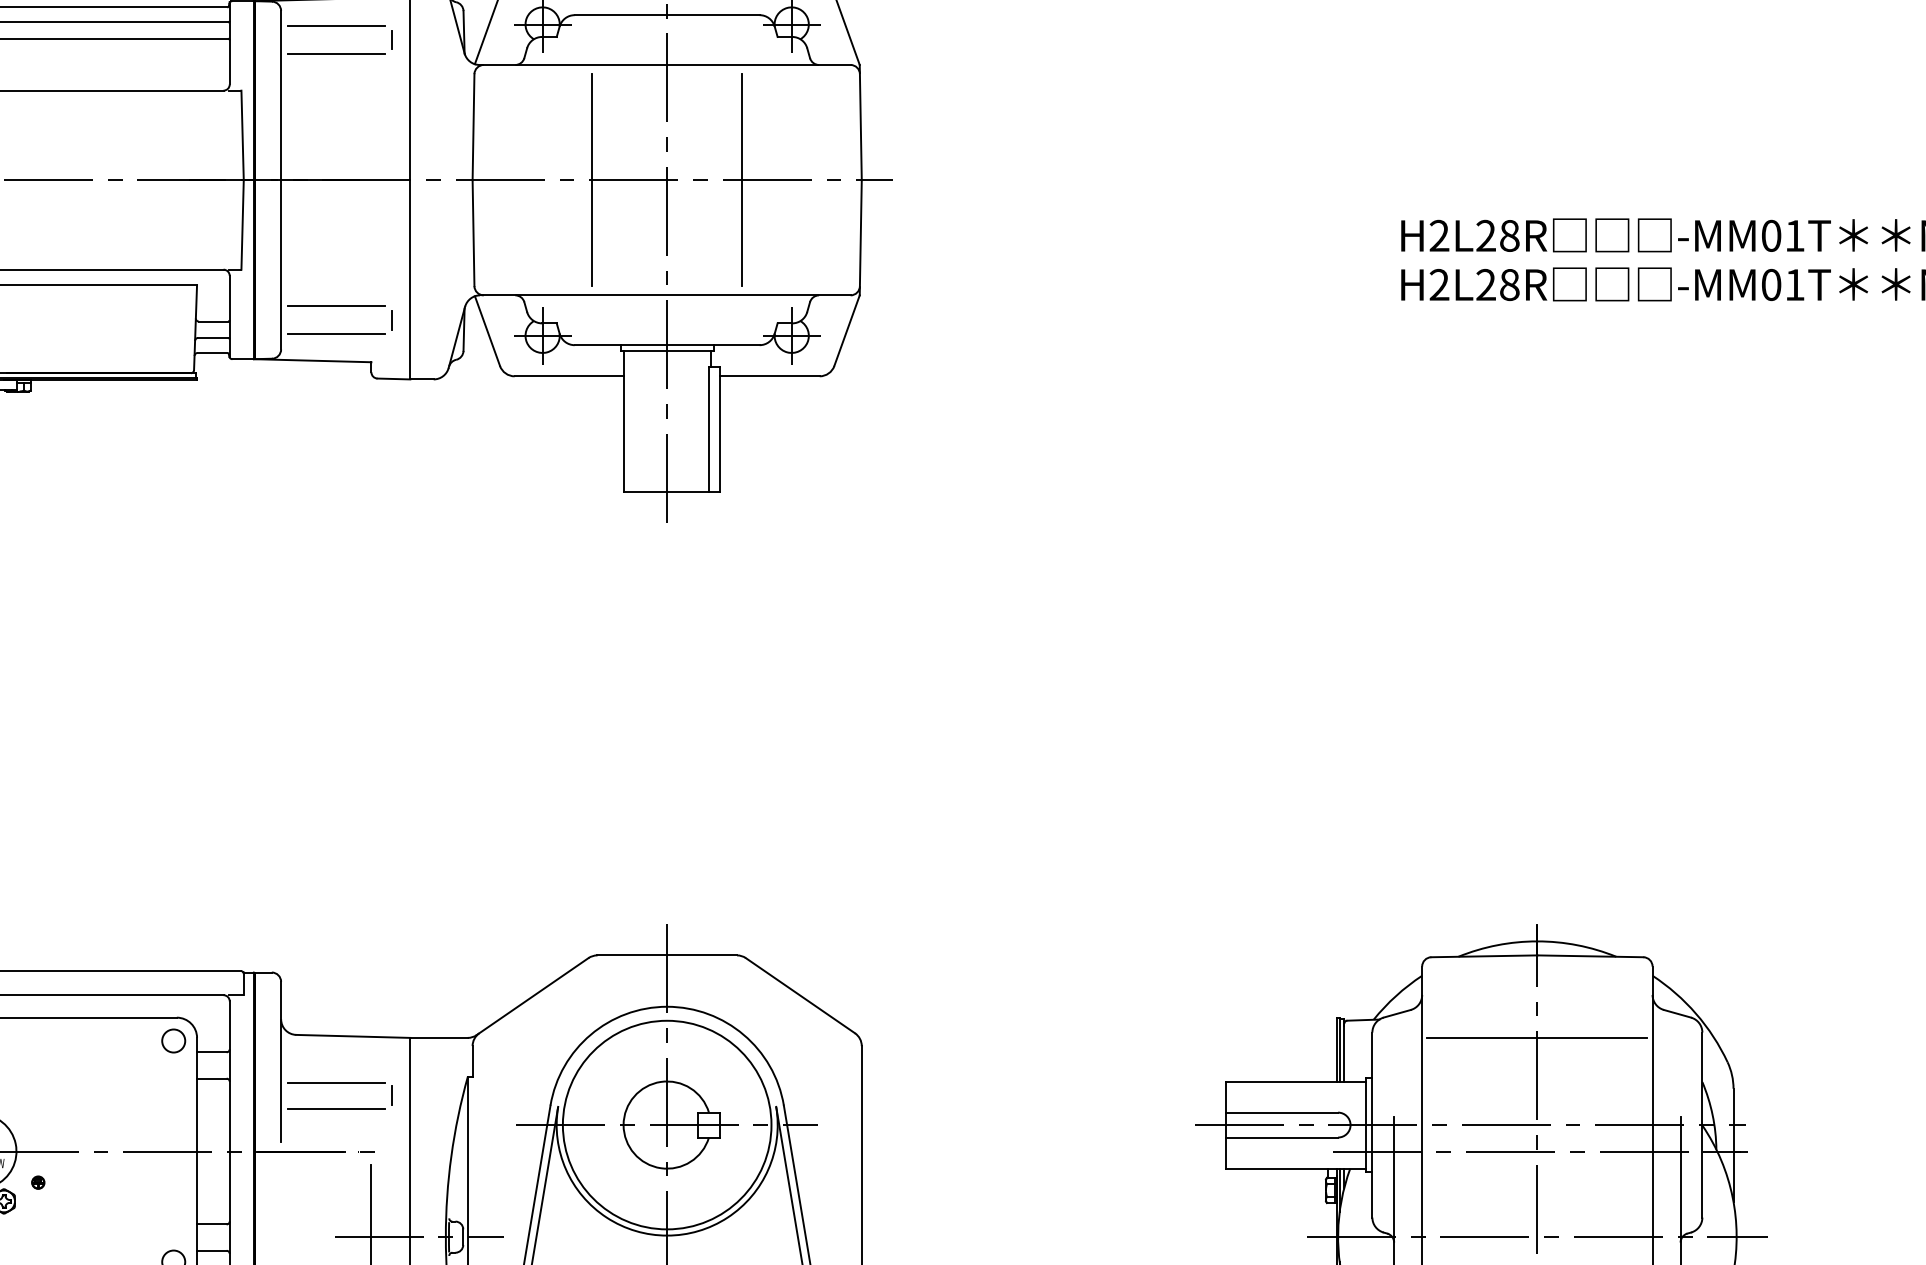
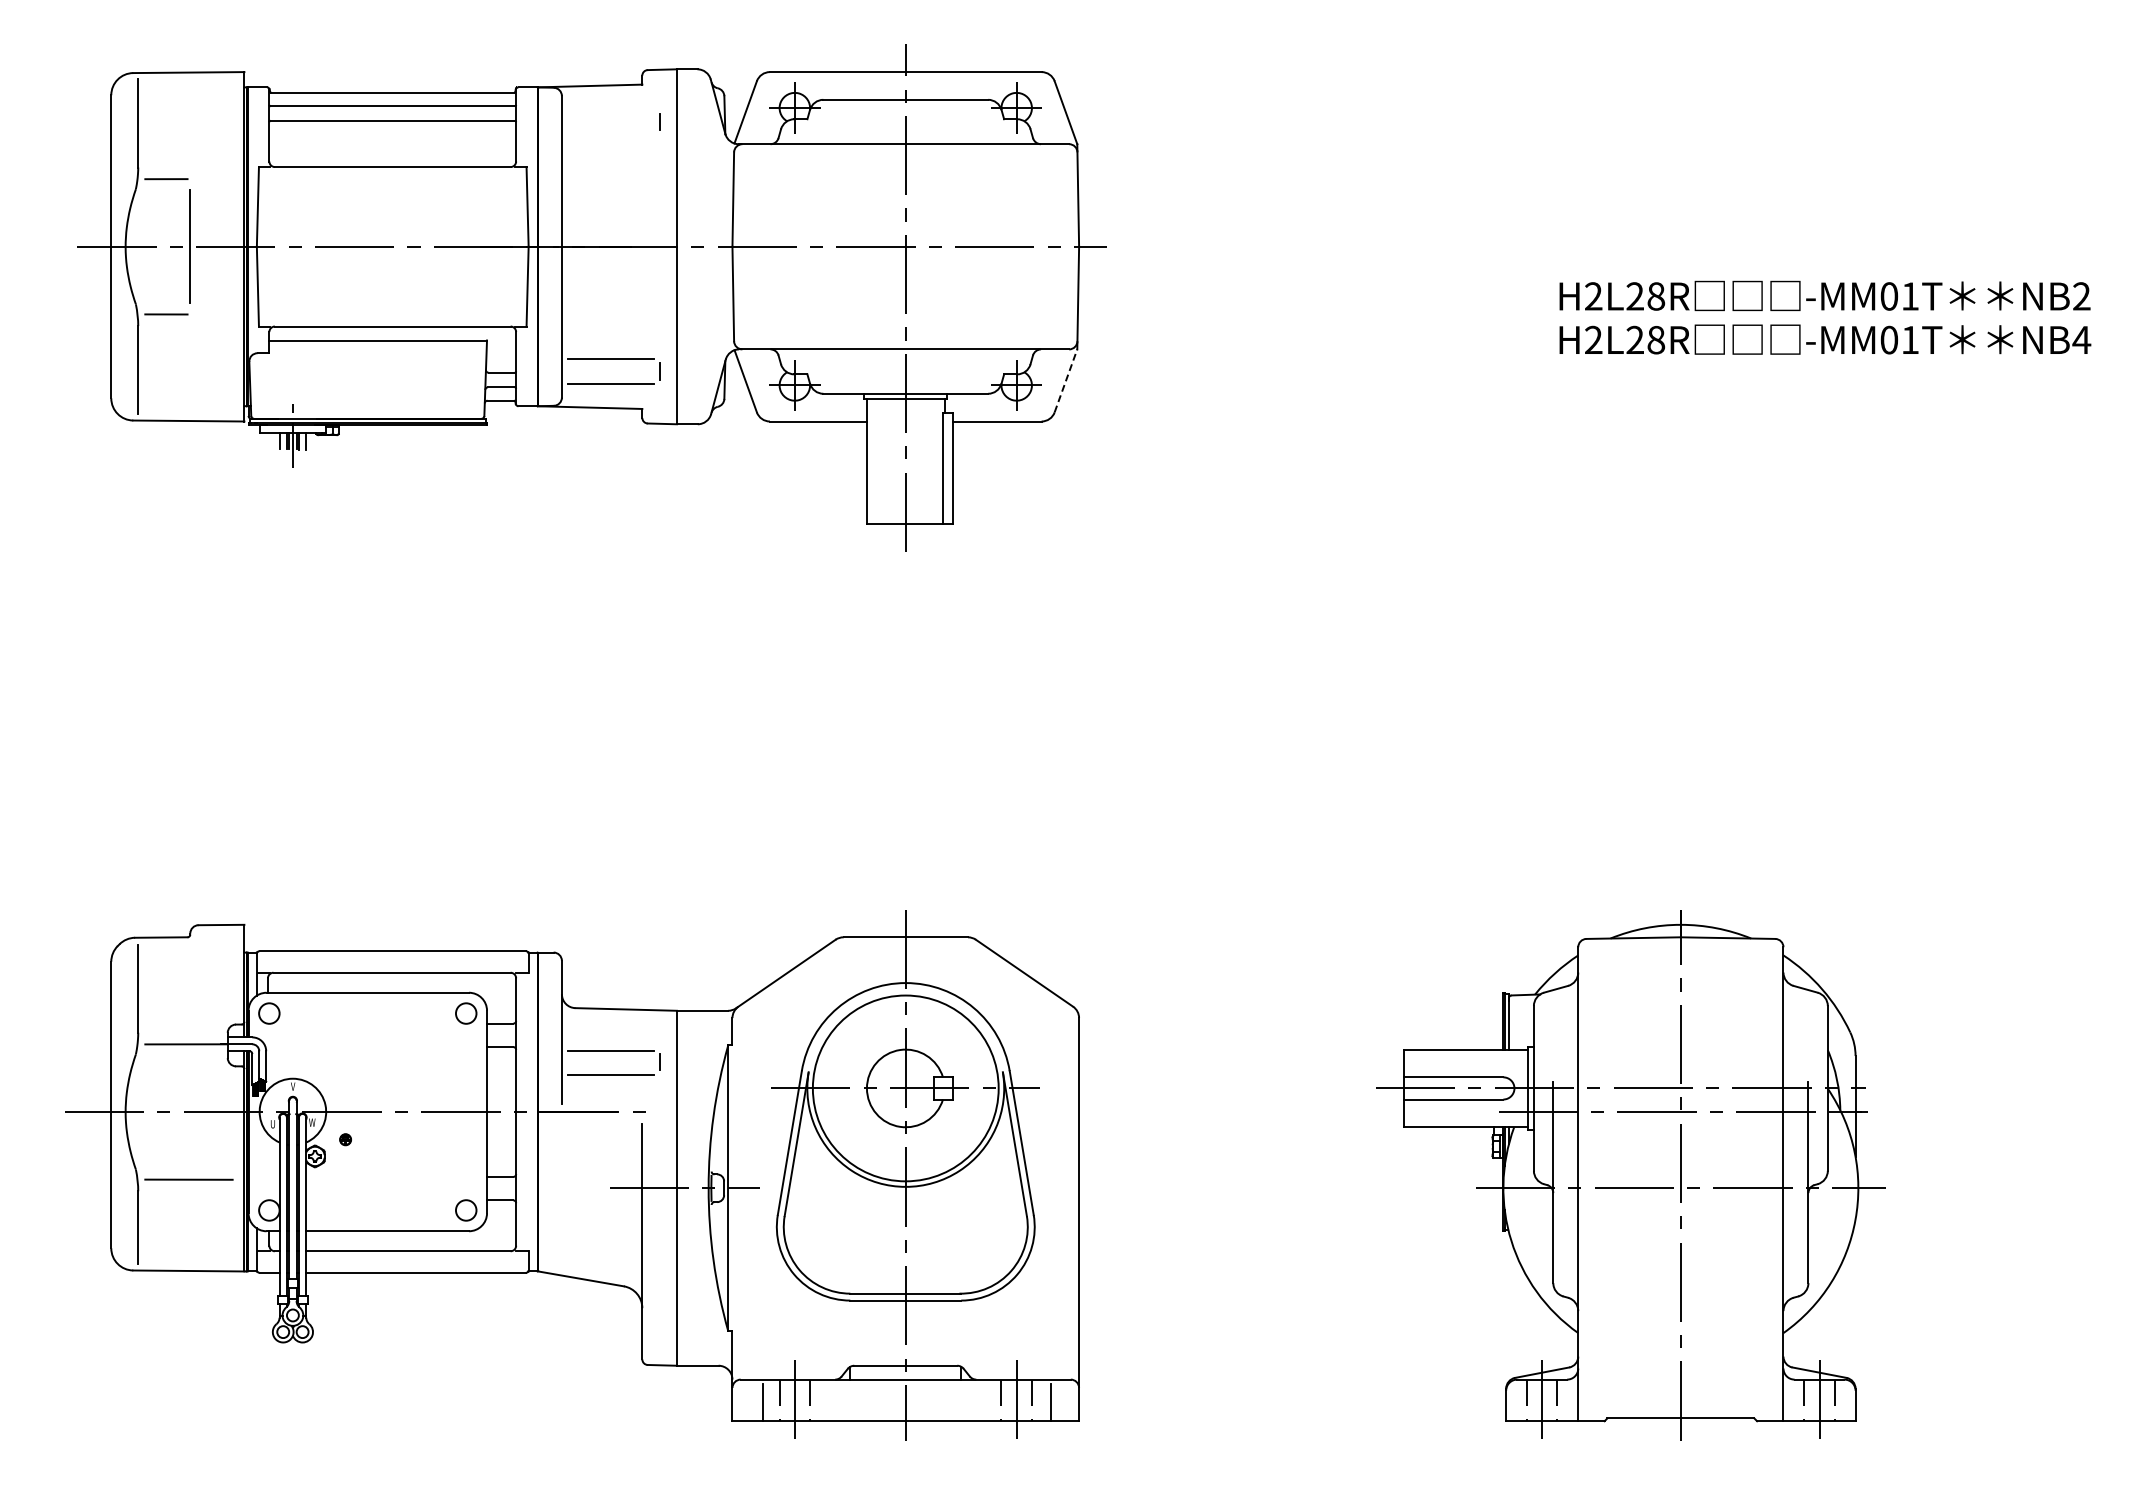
line: (335, 26) -> (610, 109), removed
line: (335, 54) -> (610, 134), removed
line: (592, 179) -> (839, 246), removed
line: (742, 179) -> (972, 246), removed
line: (847, 330) -> (1066, 380), solid -> dashed
line: (1536, 1037) -> (1680, 1010), removed

